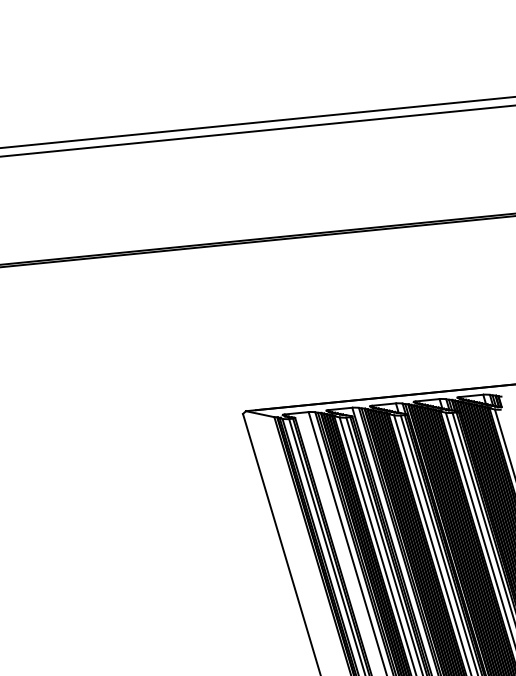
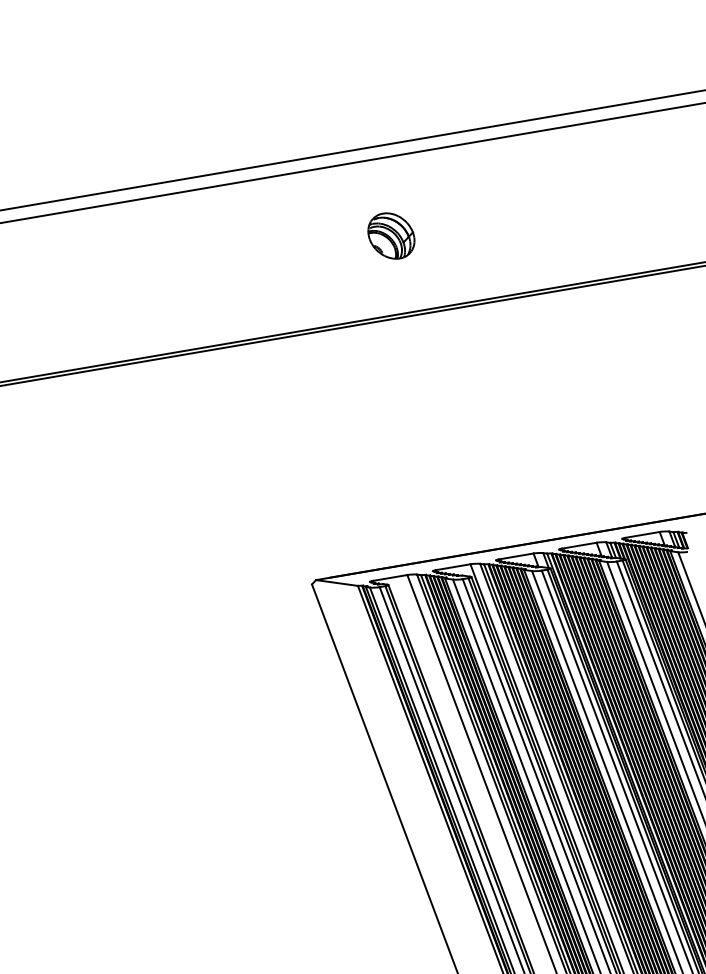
part: (313, 179) -> (390, 236), added

